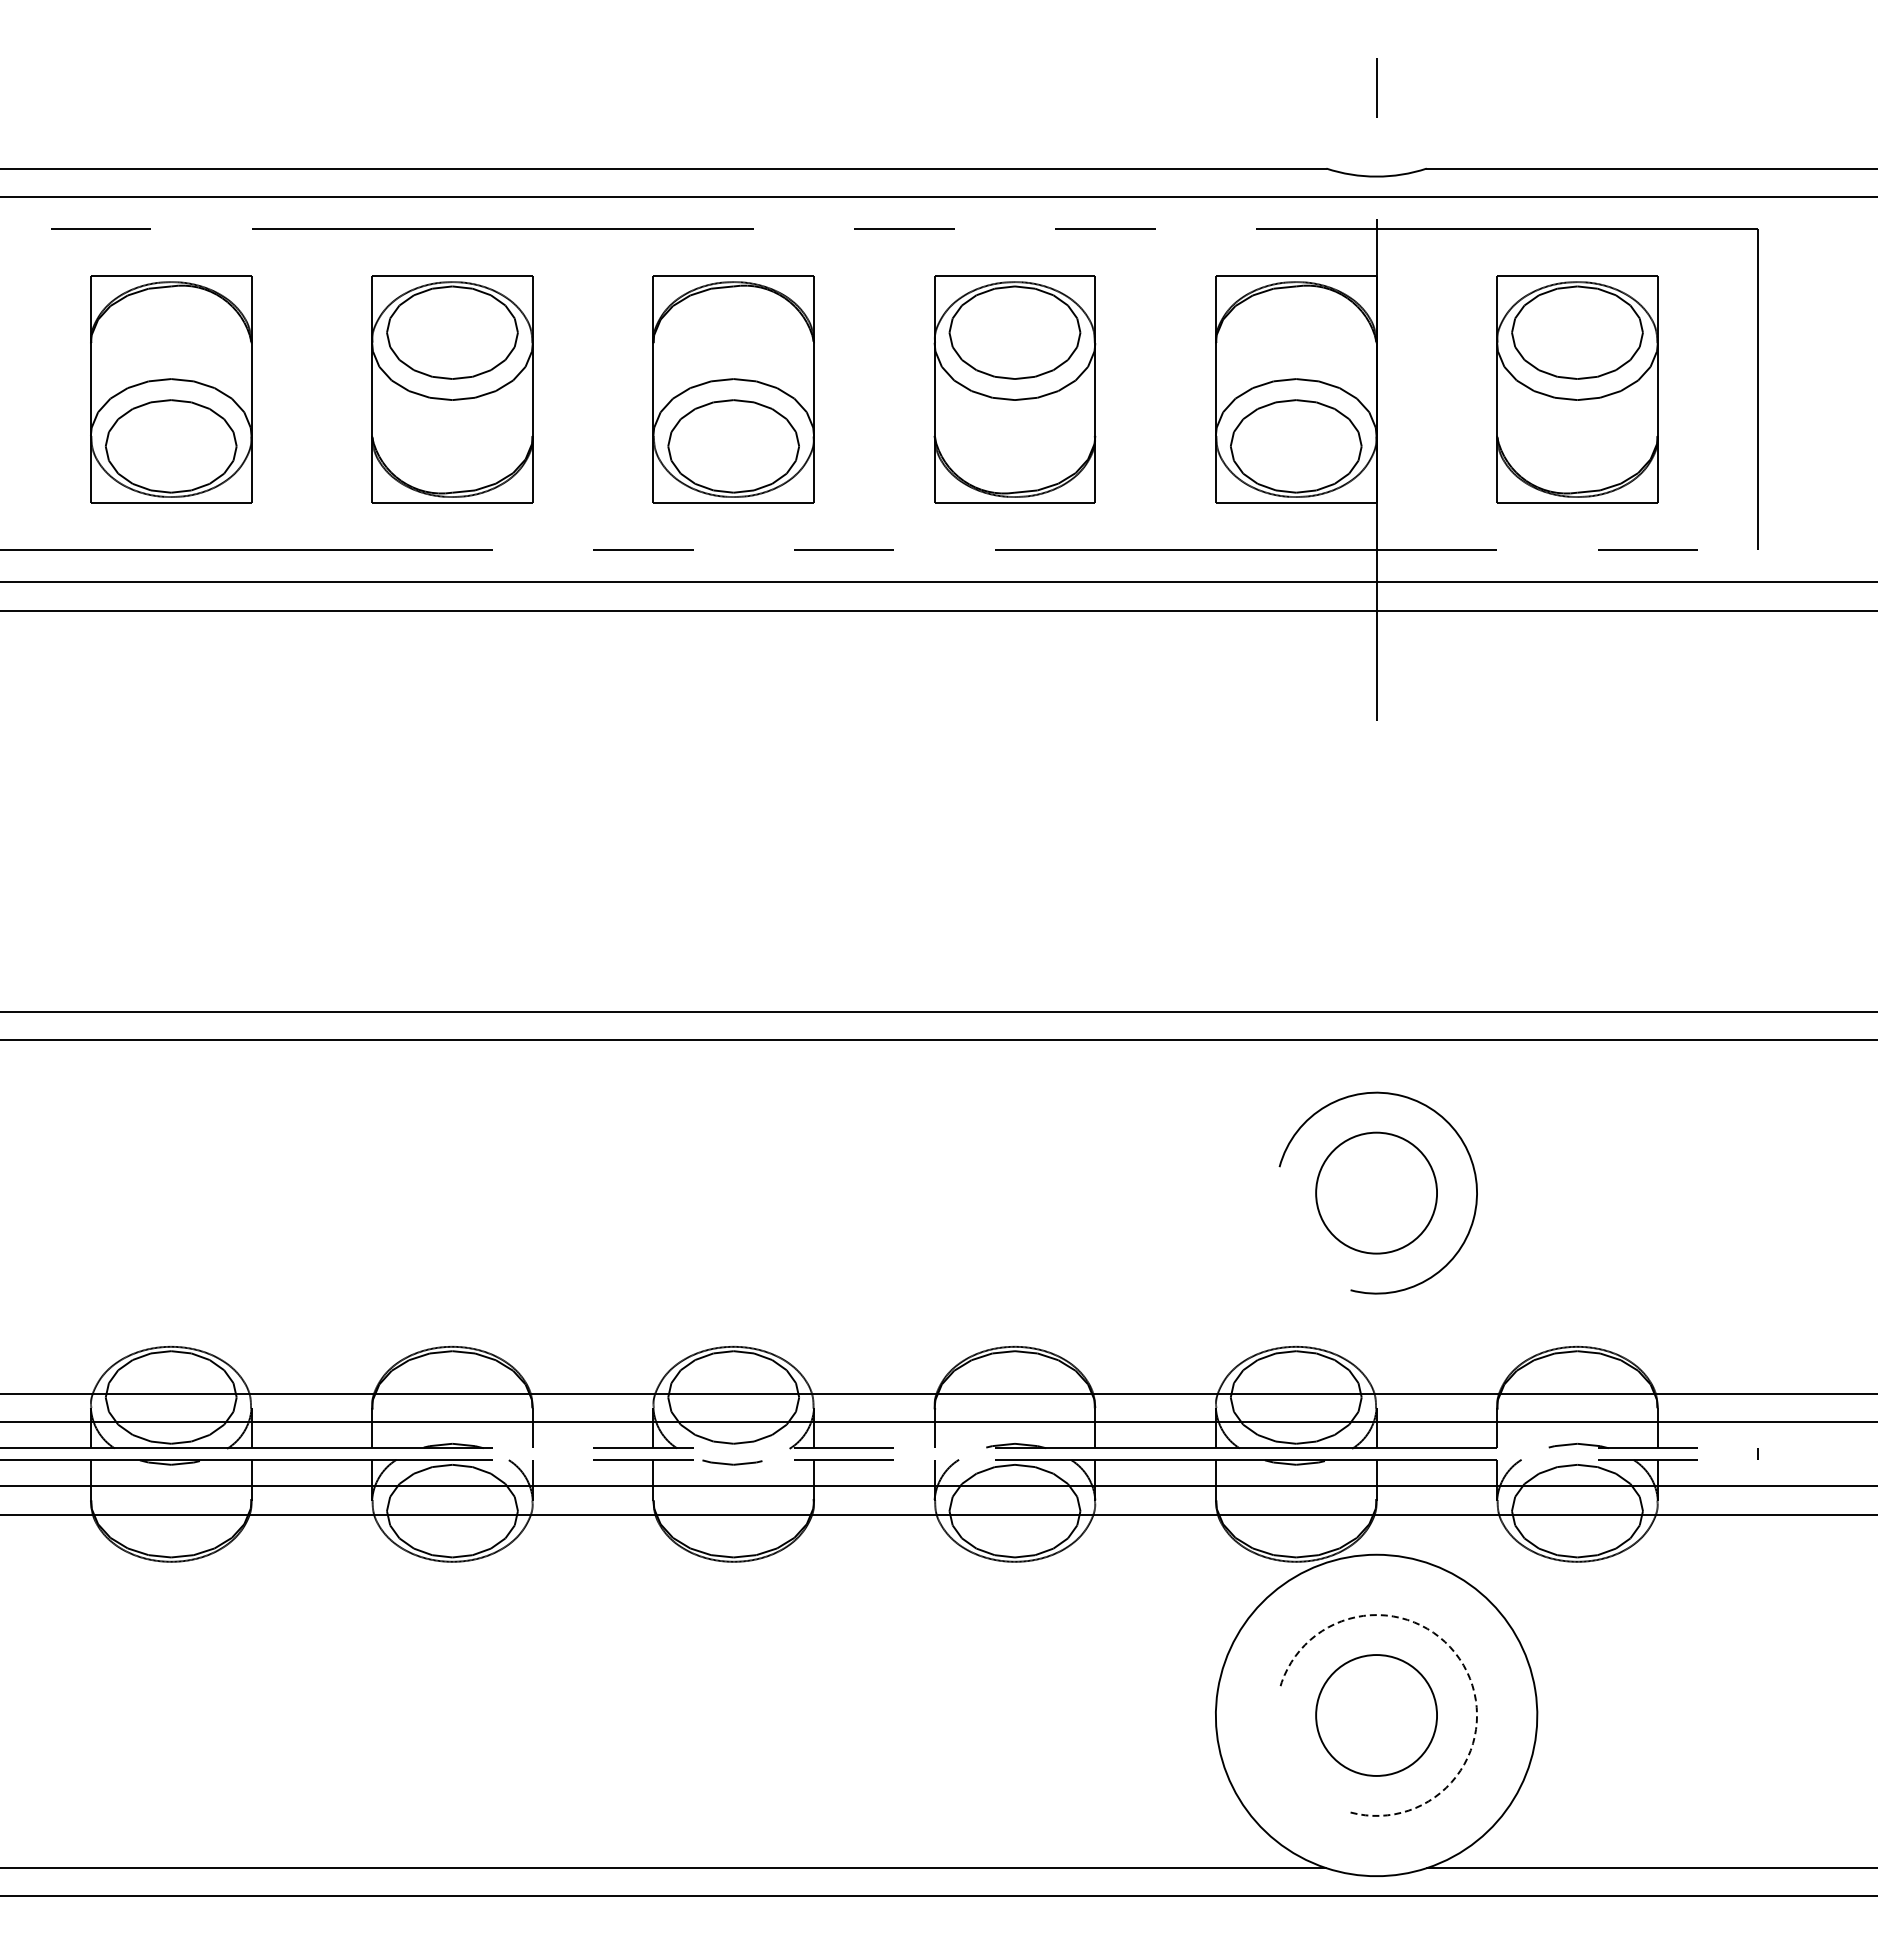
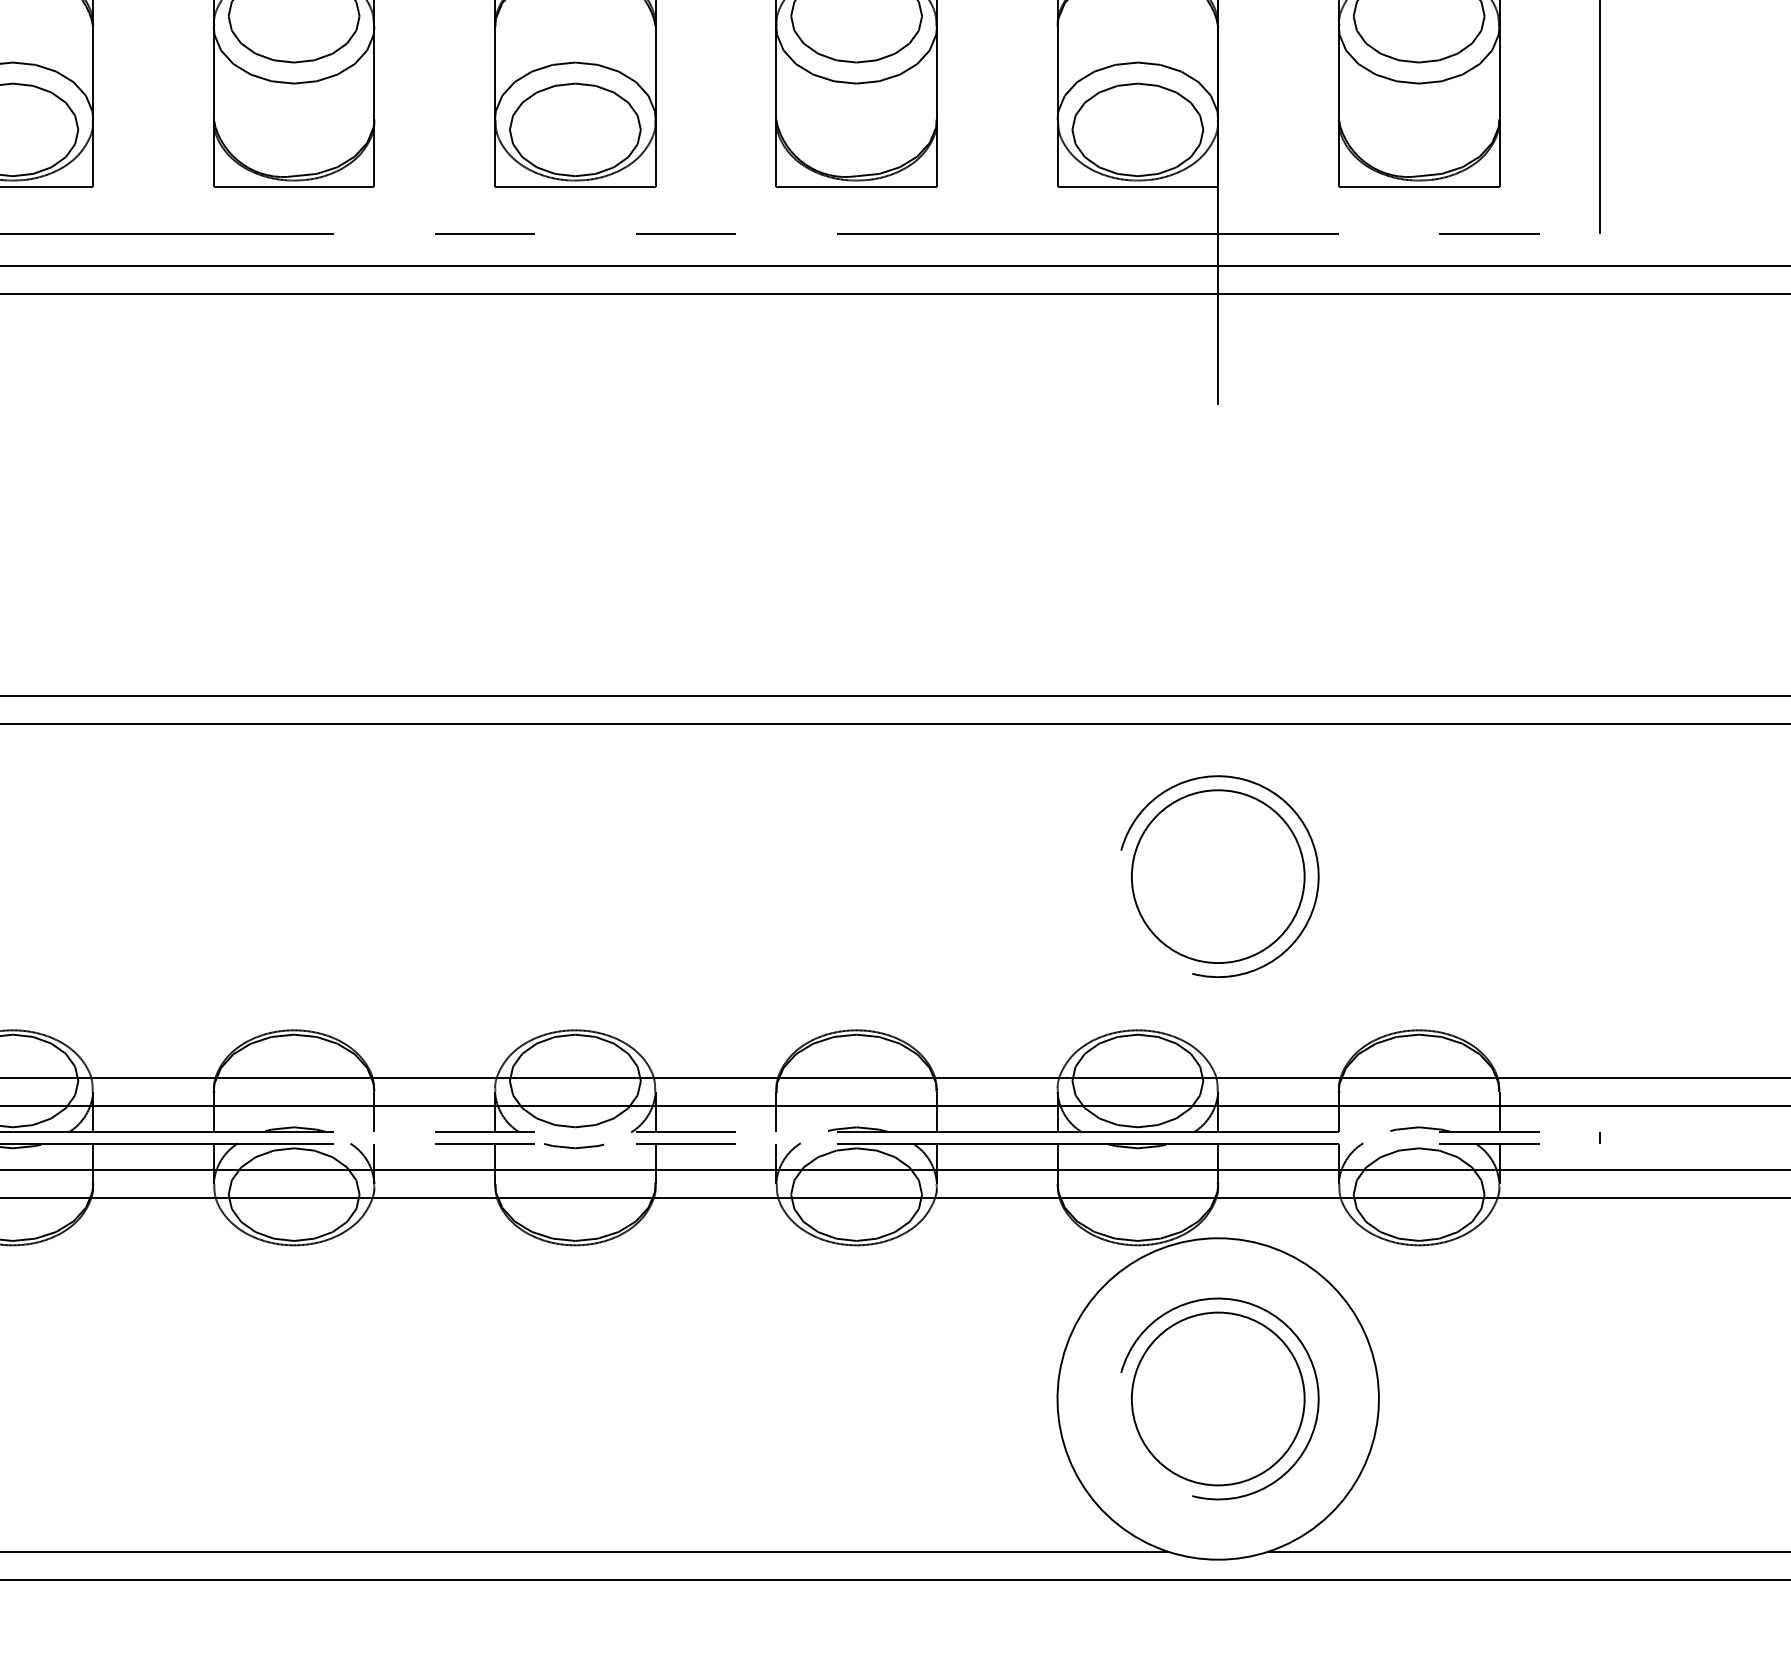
circle: (1376, 1192) -> (1218, 876), size x1.43
arc: (1463, 1665) -> (1305, 1349), dashed -> solid
circle: (1376, 1715) -> (1218, 1399), size x1.43

